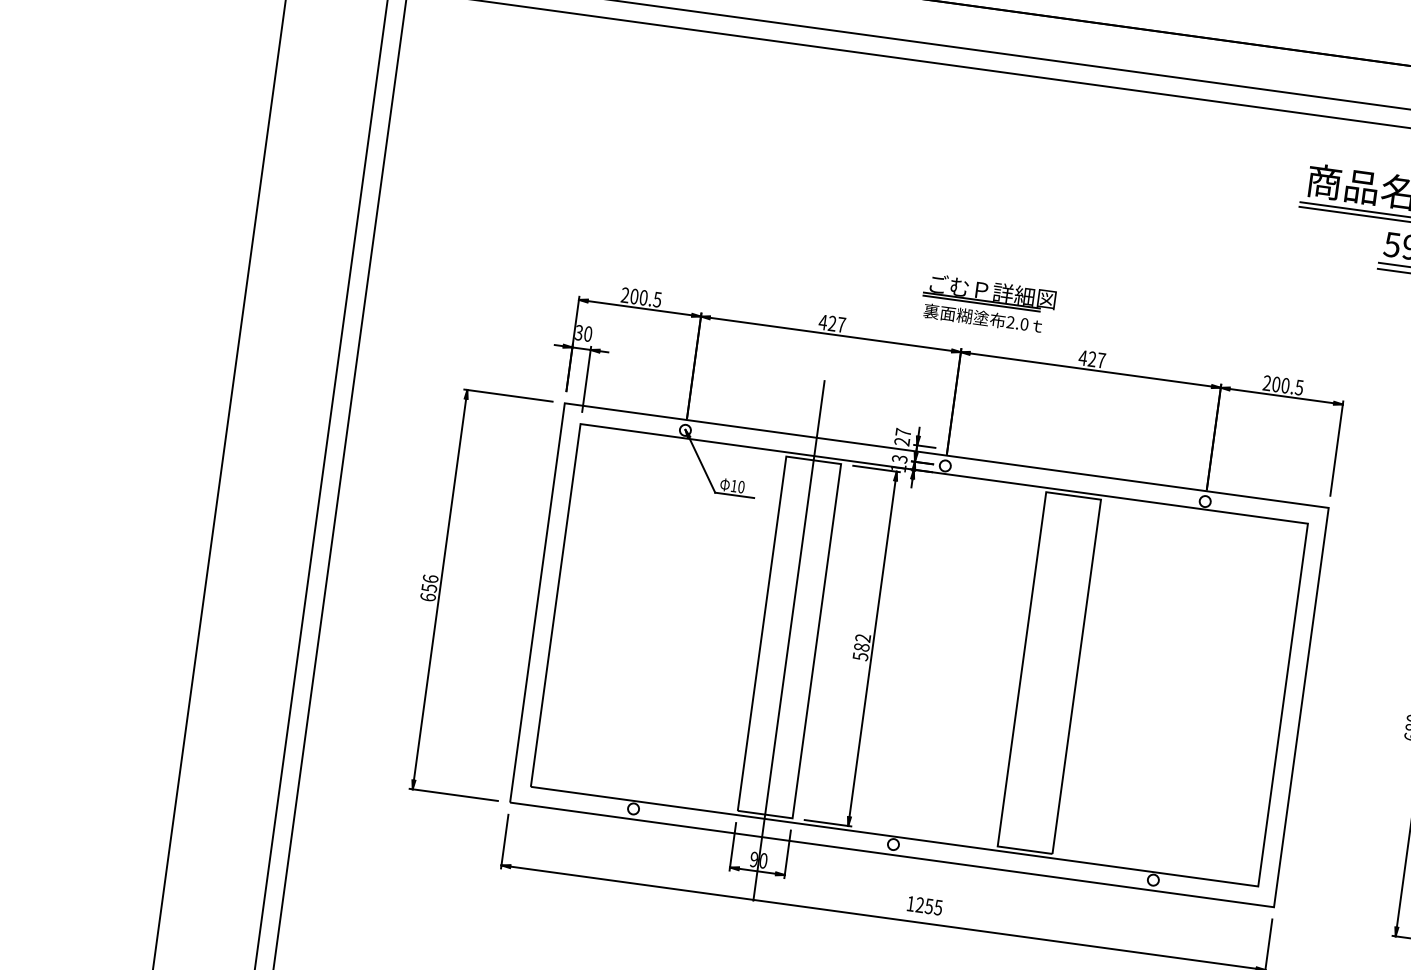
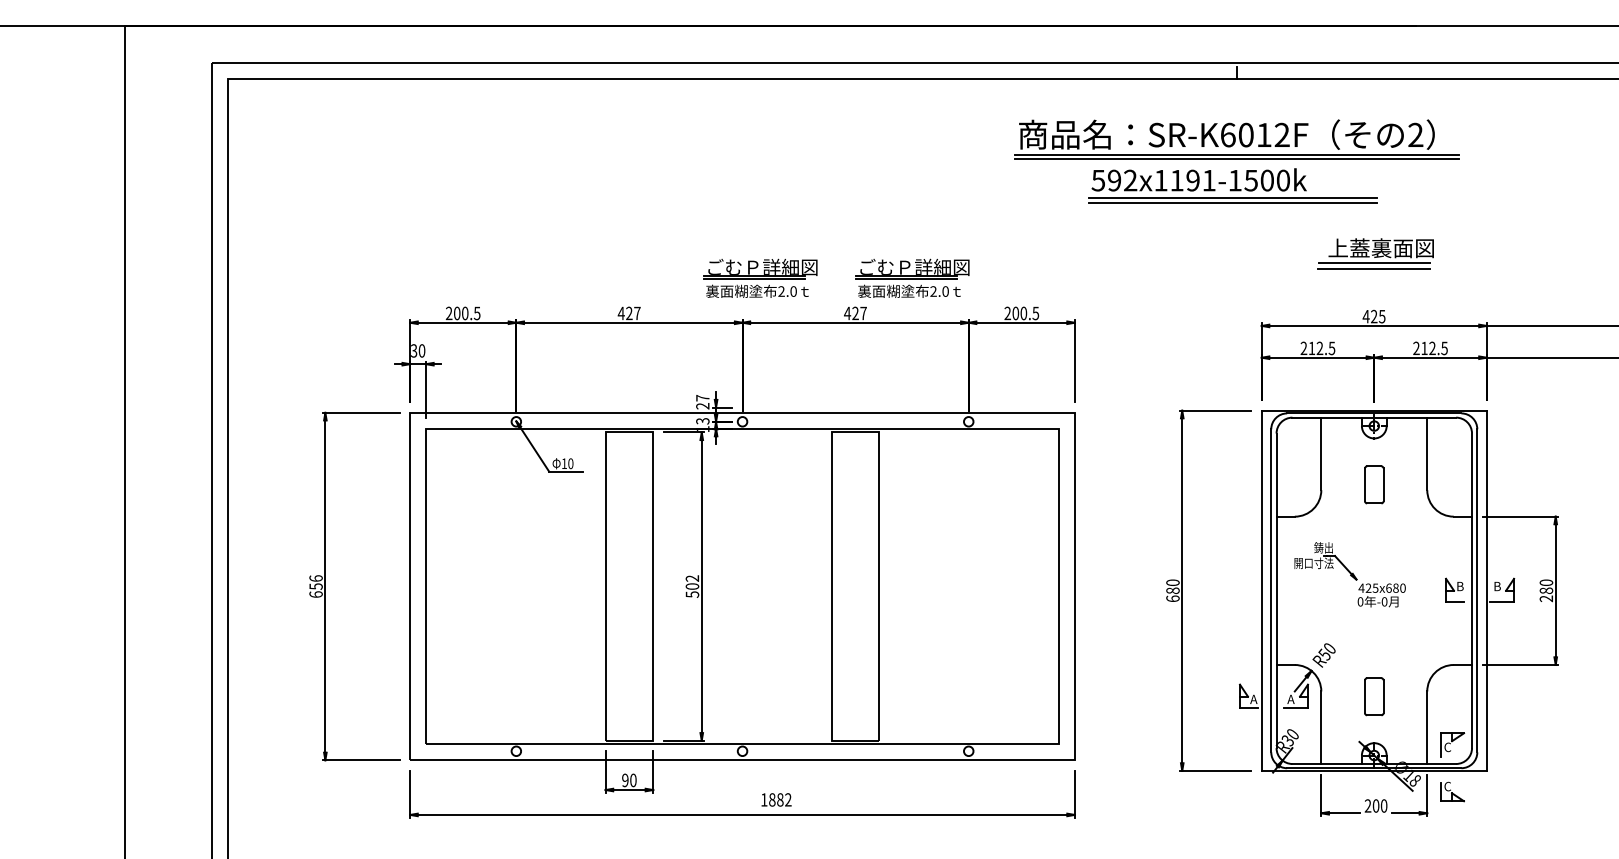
part: (1163, 326) -> (912, 277), added
line: (789, 640) -> (629, 589), removed
text: (861, 647) -> (692, 586), 582 -> 502
text: (929, 905) -> (780, 799), 1255 -> 1882

